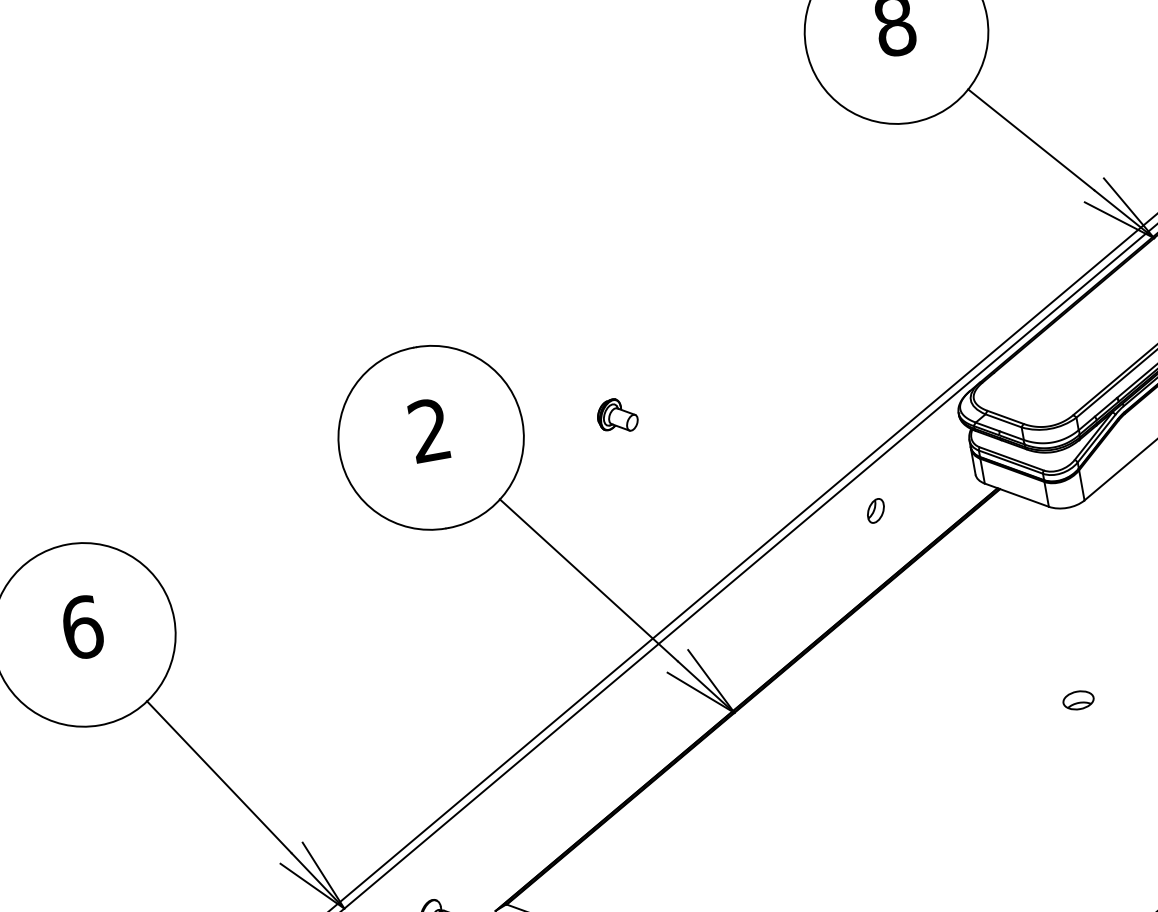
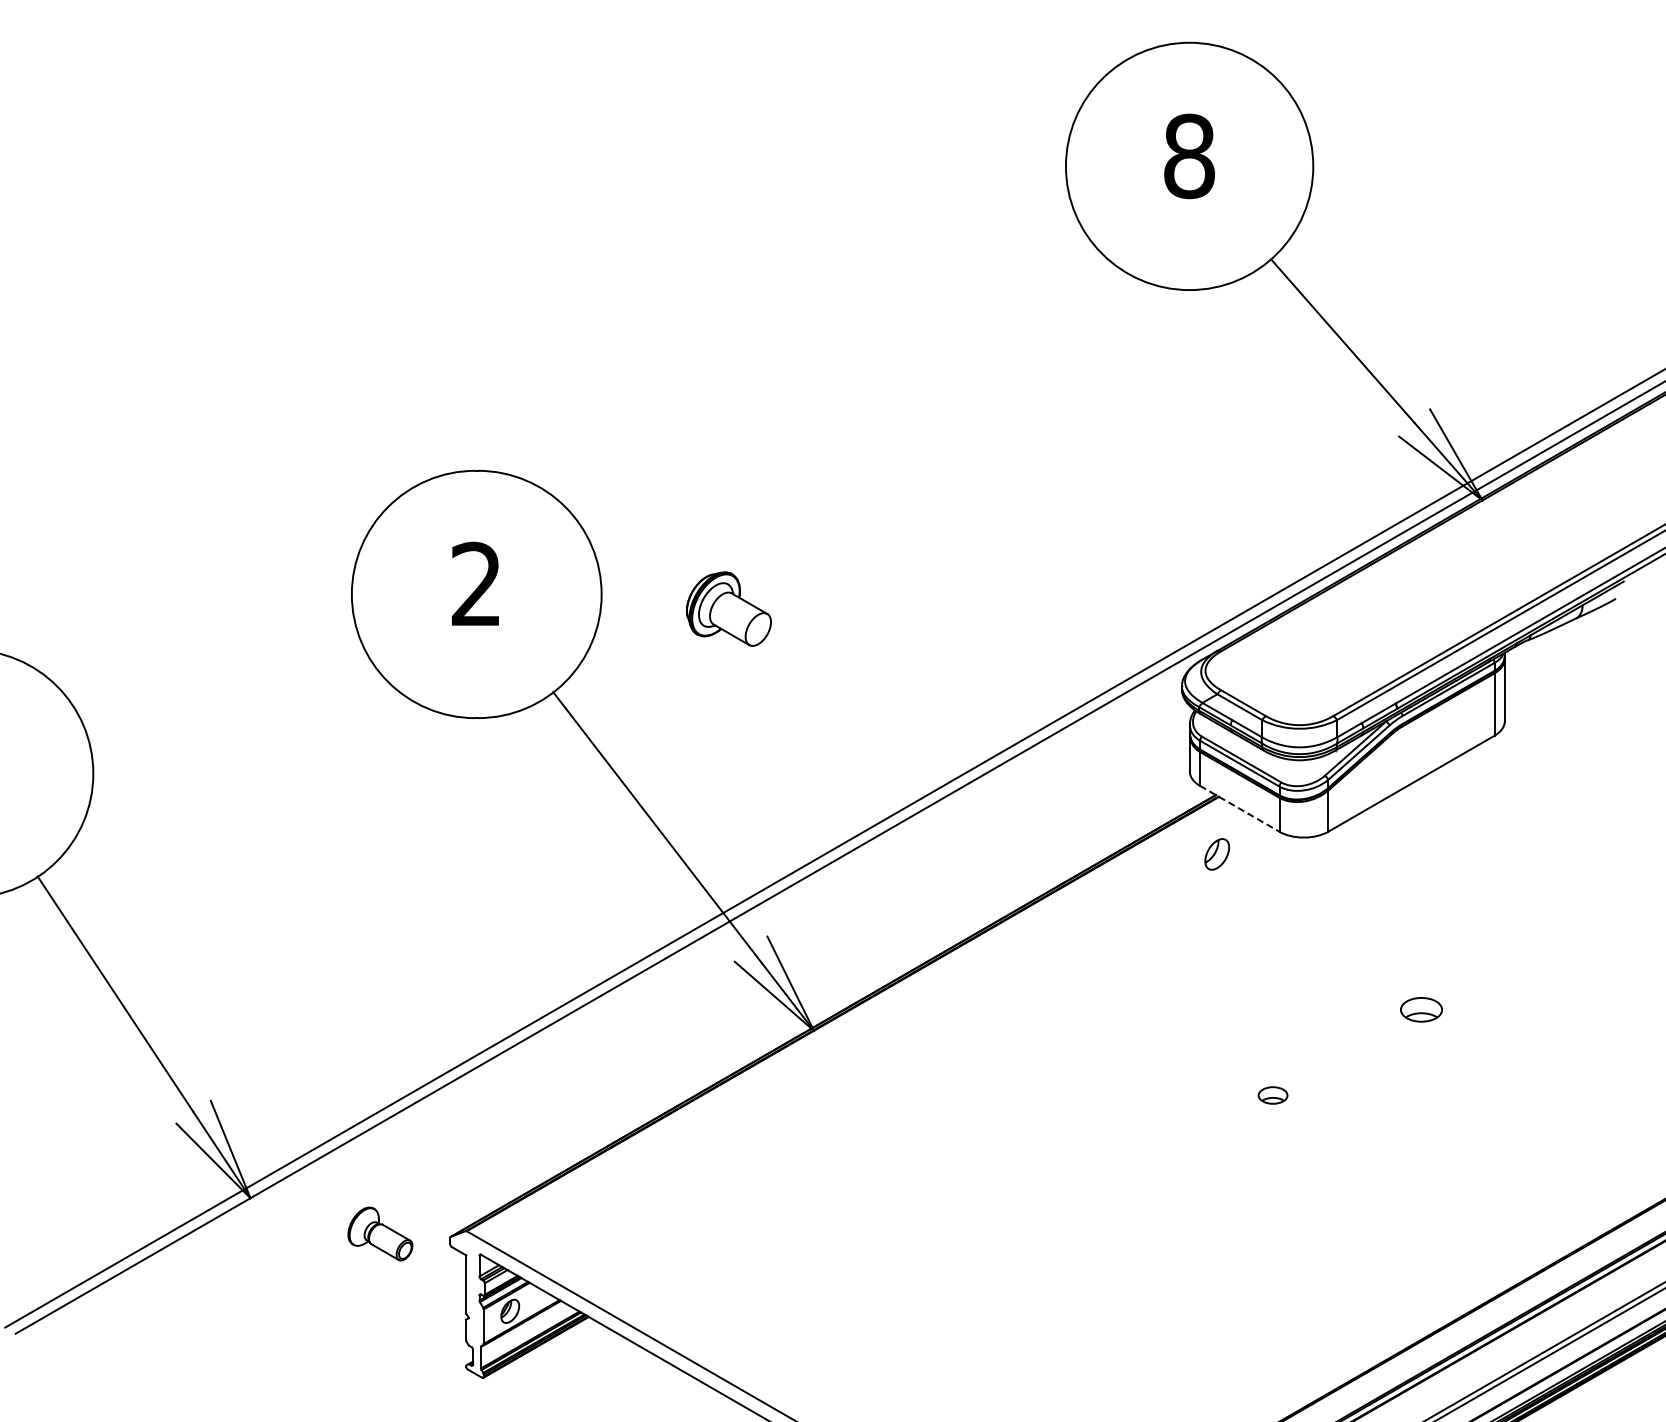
part: (617, 416) -> (728, 609), size x1.6
line: (1016, 494) -> (1239, 808), solid -> dashed
part: (875, 511) -> (1216, 854), moved
part: (1078, 700) -> (1272, 1095), size x0.7

